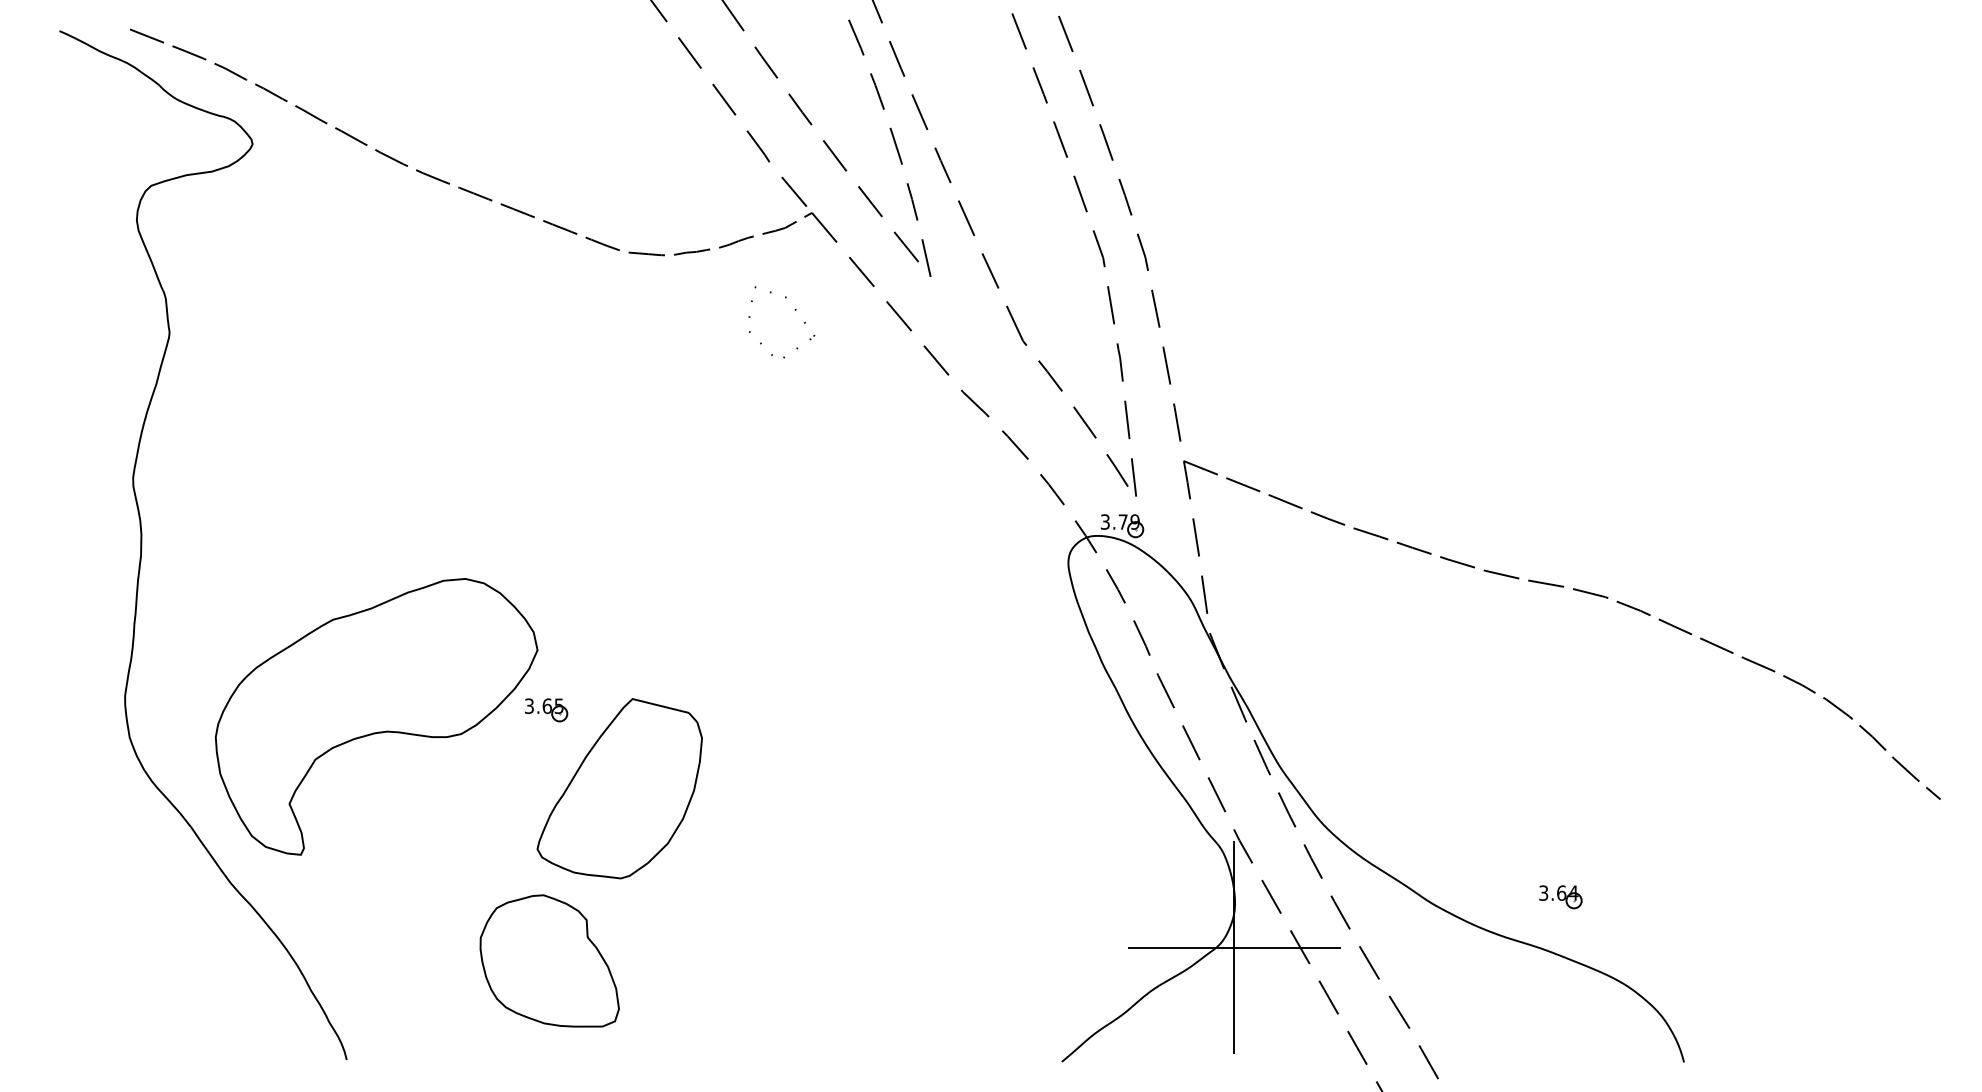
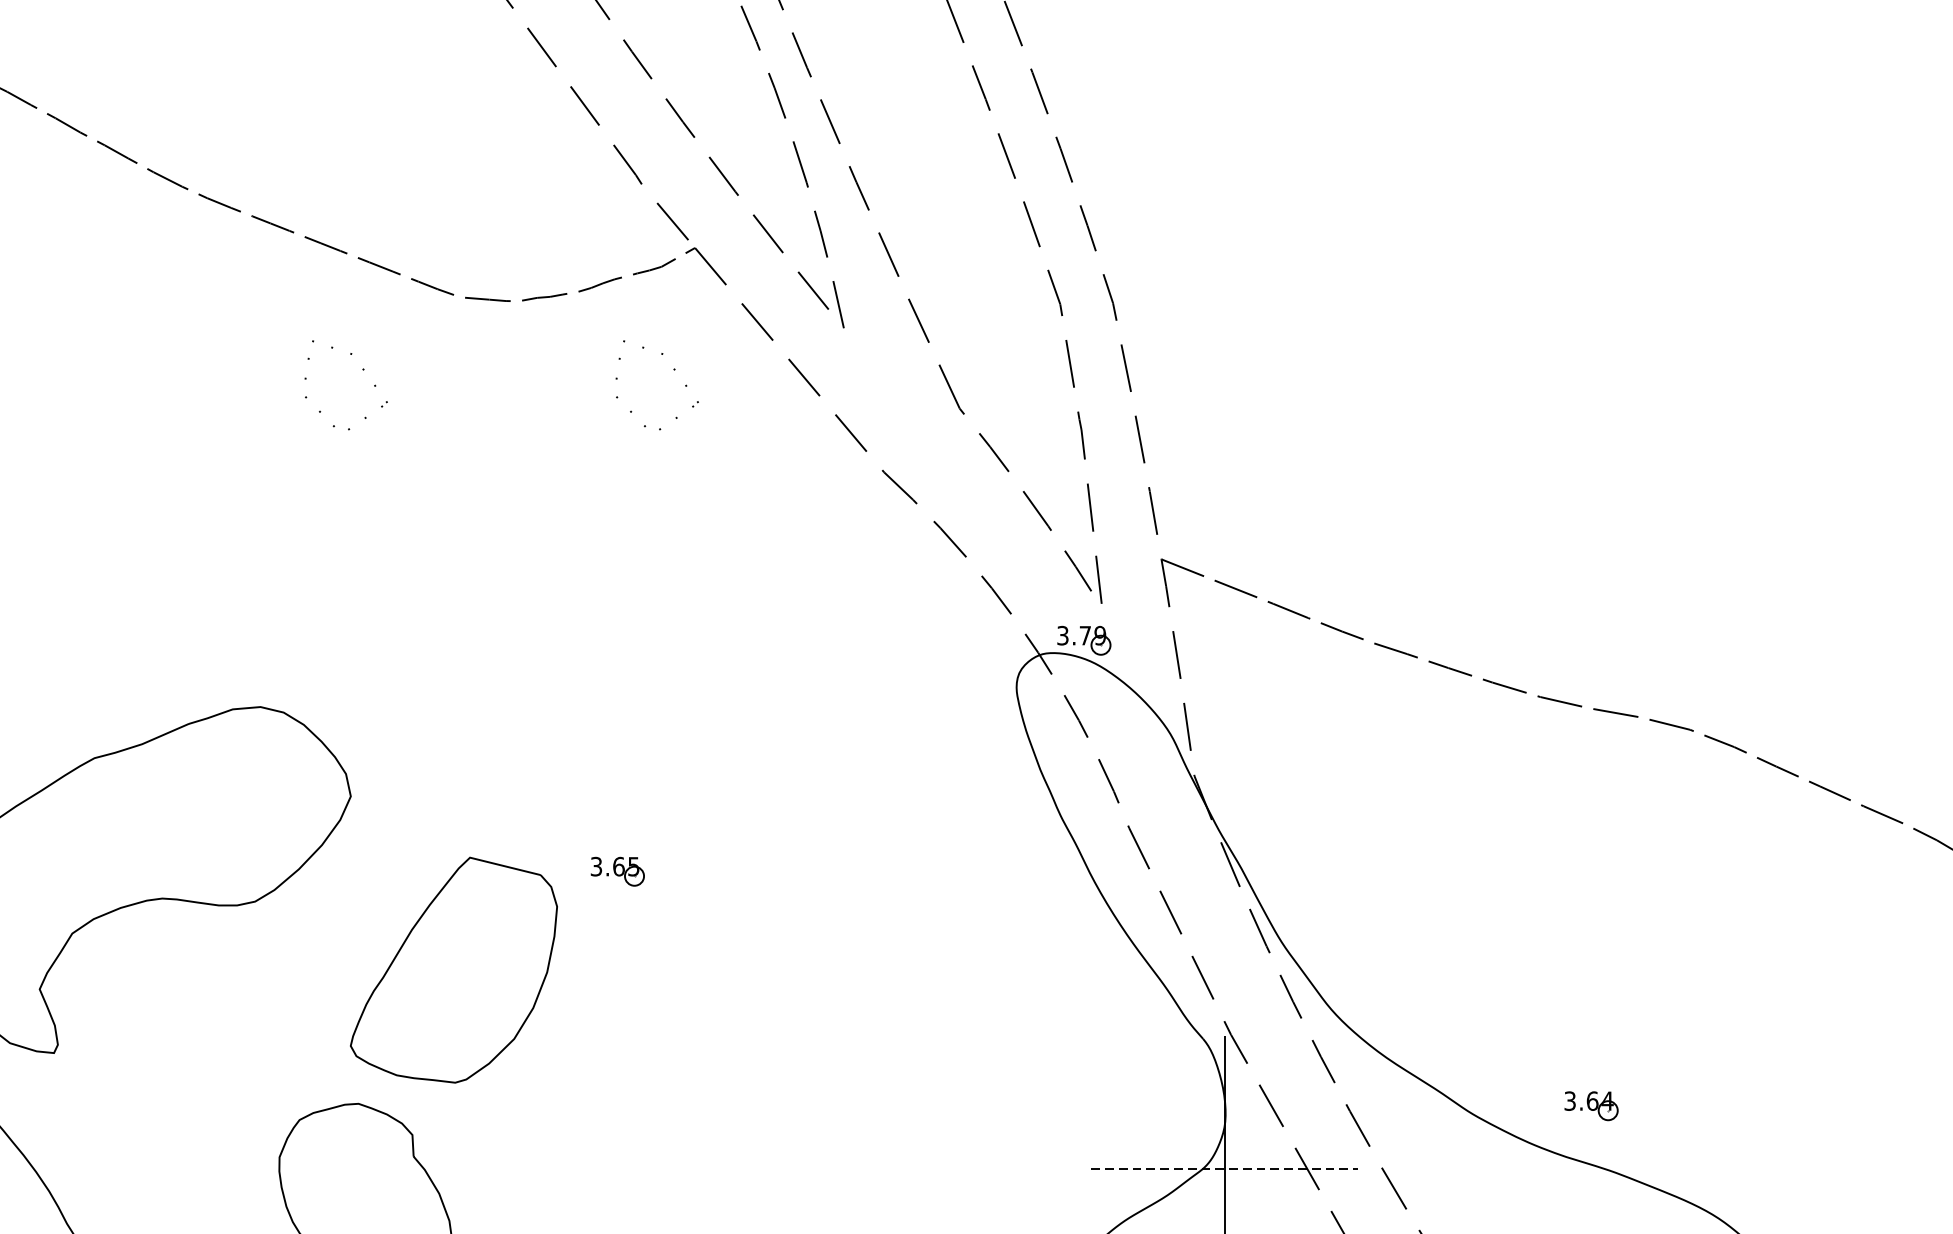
part: (546, 309) -> (362, 369), added
part: (546, 710) -> (617, 872), moved
part: (1560, 897) -> (1591, 1106), moved
line: (1234, 947) -> (1224, 1169), solid -> dashed

